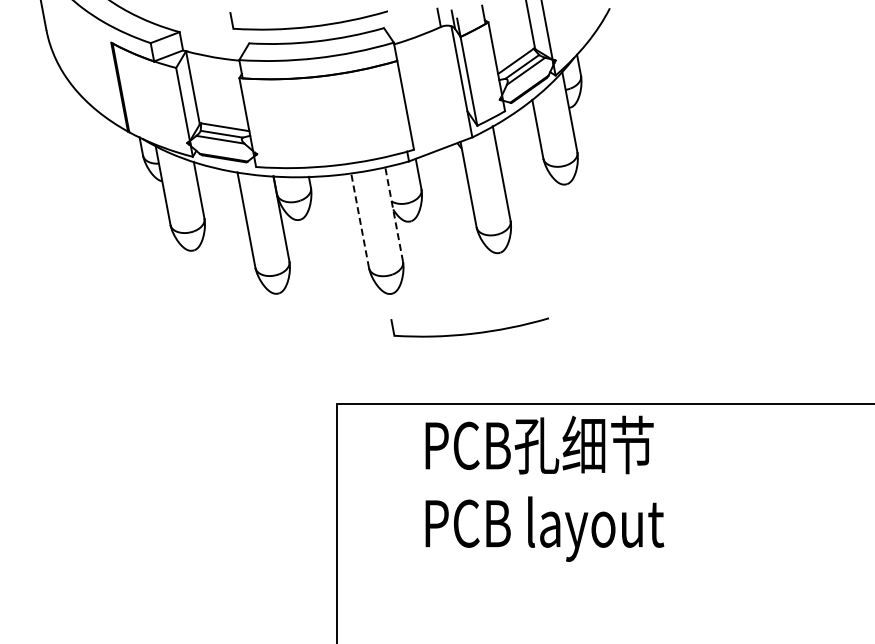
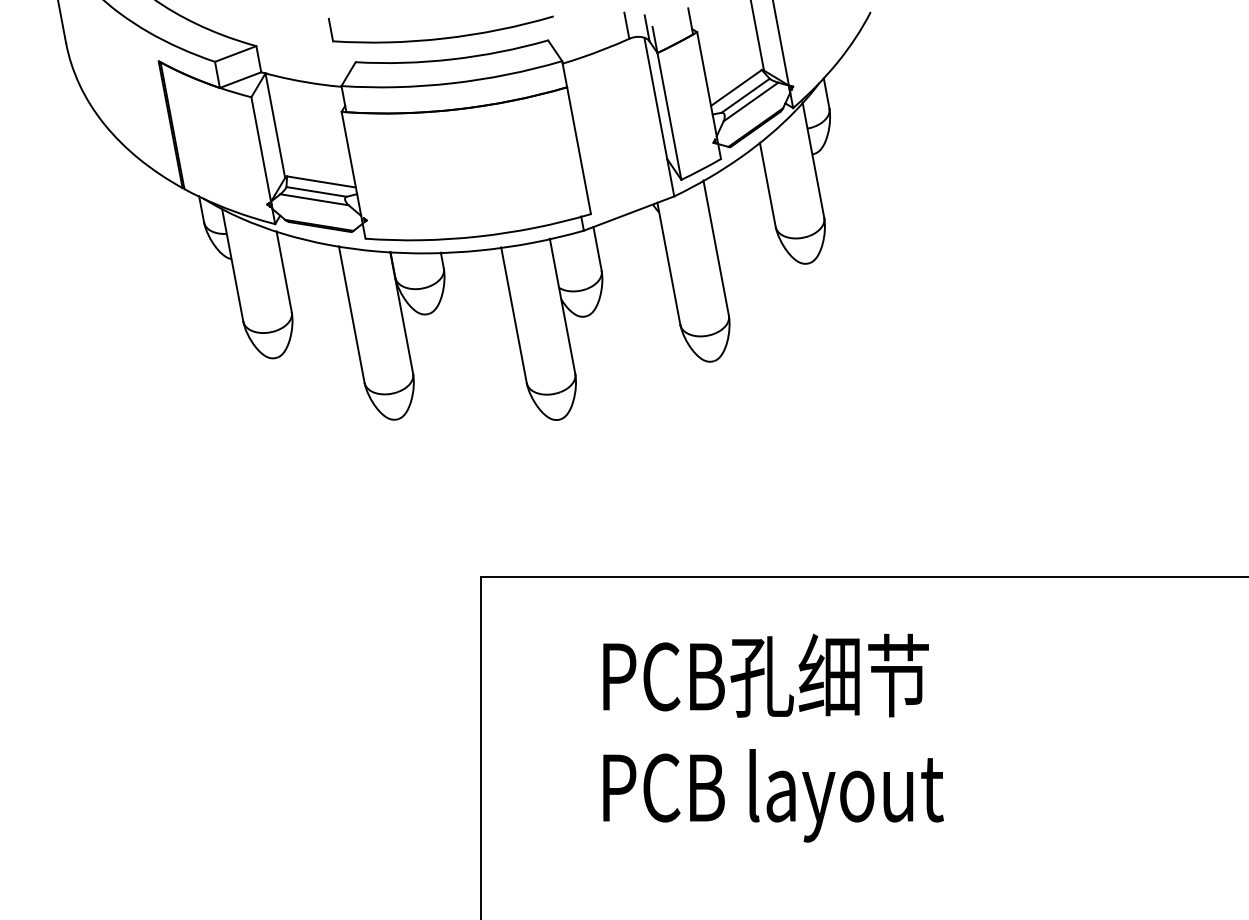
line: (394, 213) -> (563, 305), dashed -> solid
line: (360, 220) -> (514, 315), dashed -> solid
part: (469, 327) -> (670, 467), removed
text: (544, 488) -> (772, 737), moved

